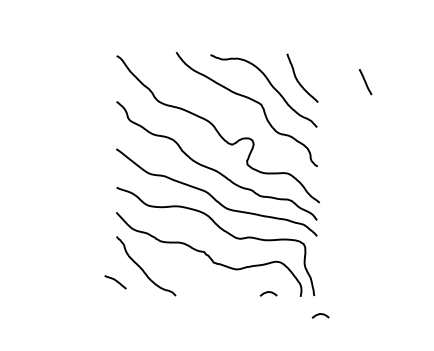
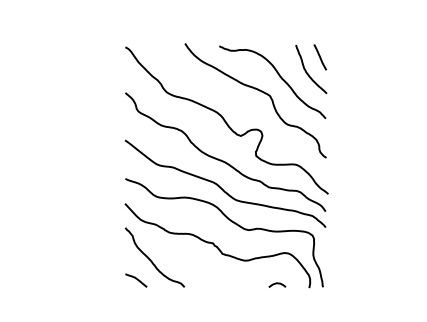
line: (365, 82) -> (320, 57), moved
curve: (115, 281) -> (136, 279), moved
curve: (320, 314) -> (329, 305), removed

